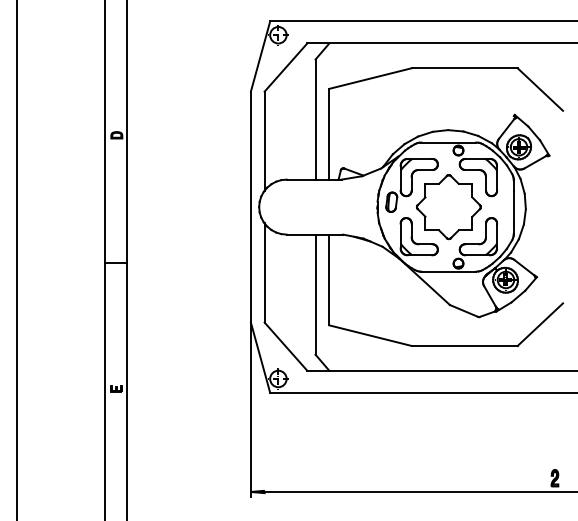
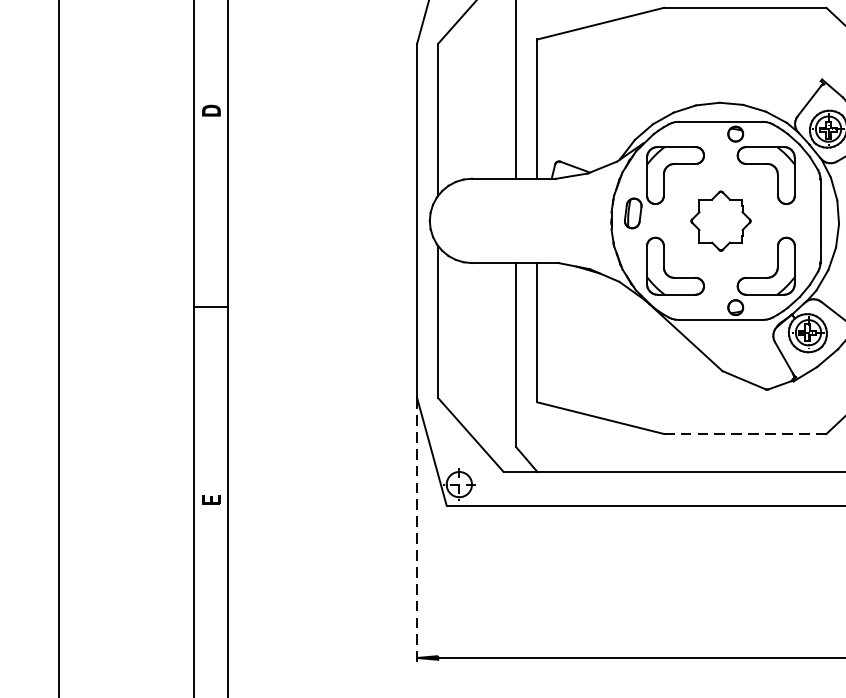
part: (448, 207) -> (720, 221), size x0.6
line: (464, 345) -> (744, 433), solid -> dashed
line: (250, 410) -> (416, 532), solid -> dashed

